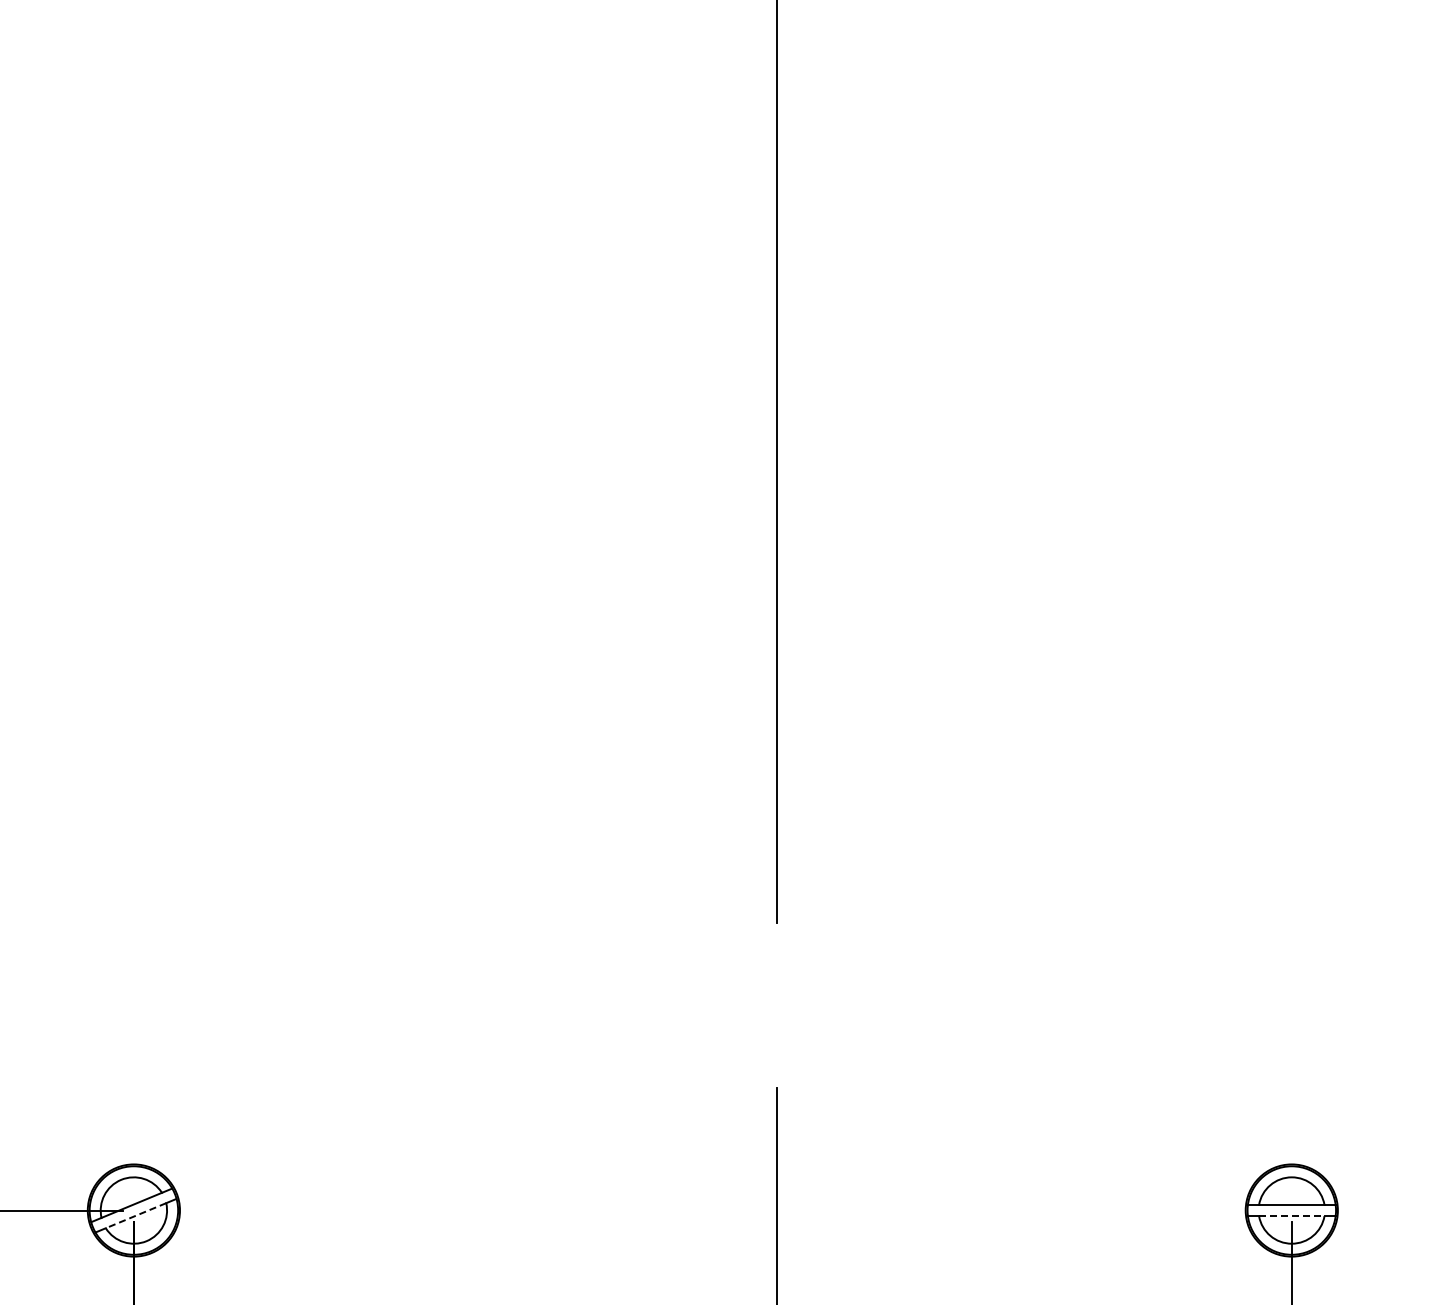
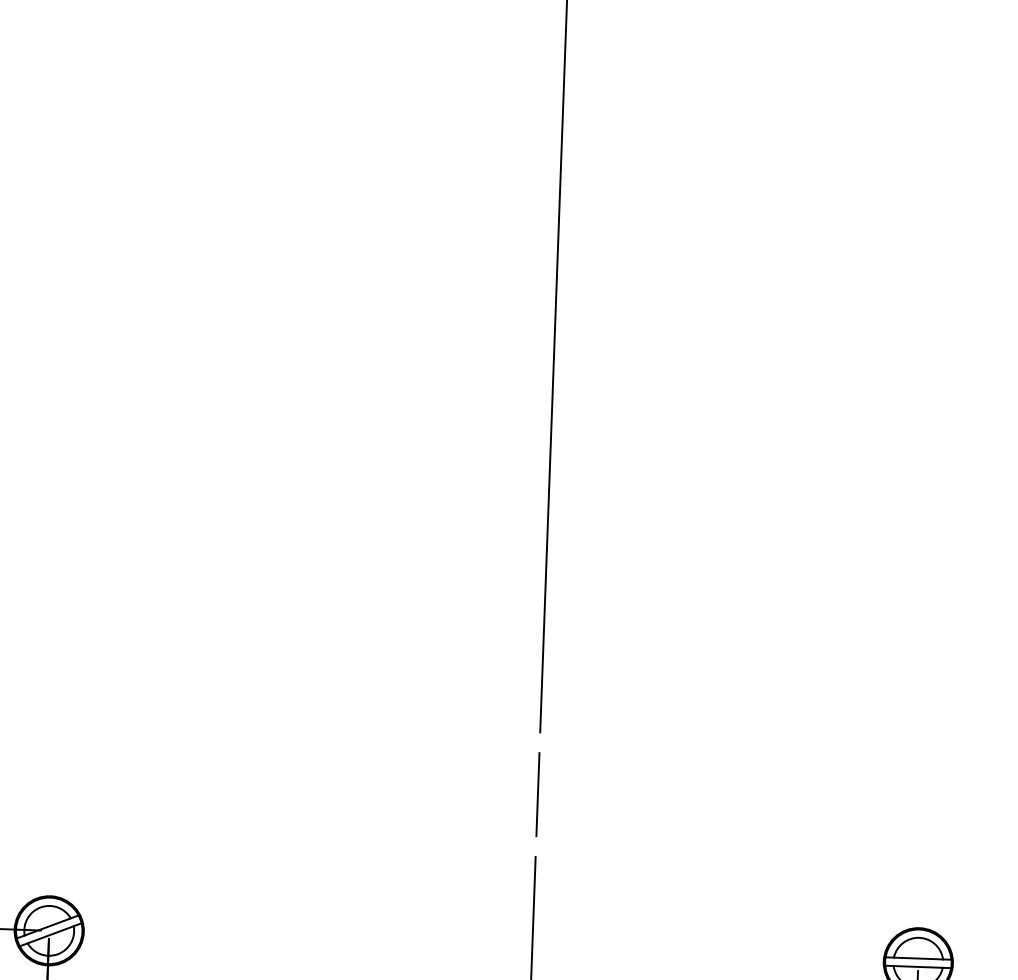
line: (776, 1005) -> (537, 794), added
line: (136, 1215) -> (51, 934), dashed -> solid
line: (1291, 1216) -> (917, 967), dashed -> solid

